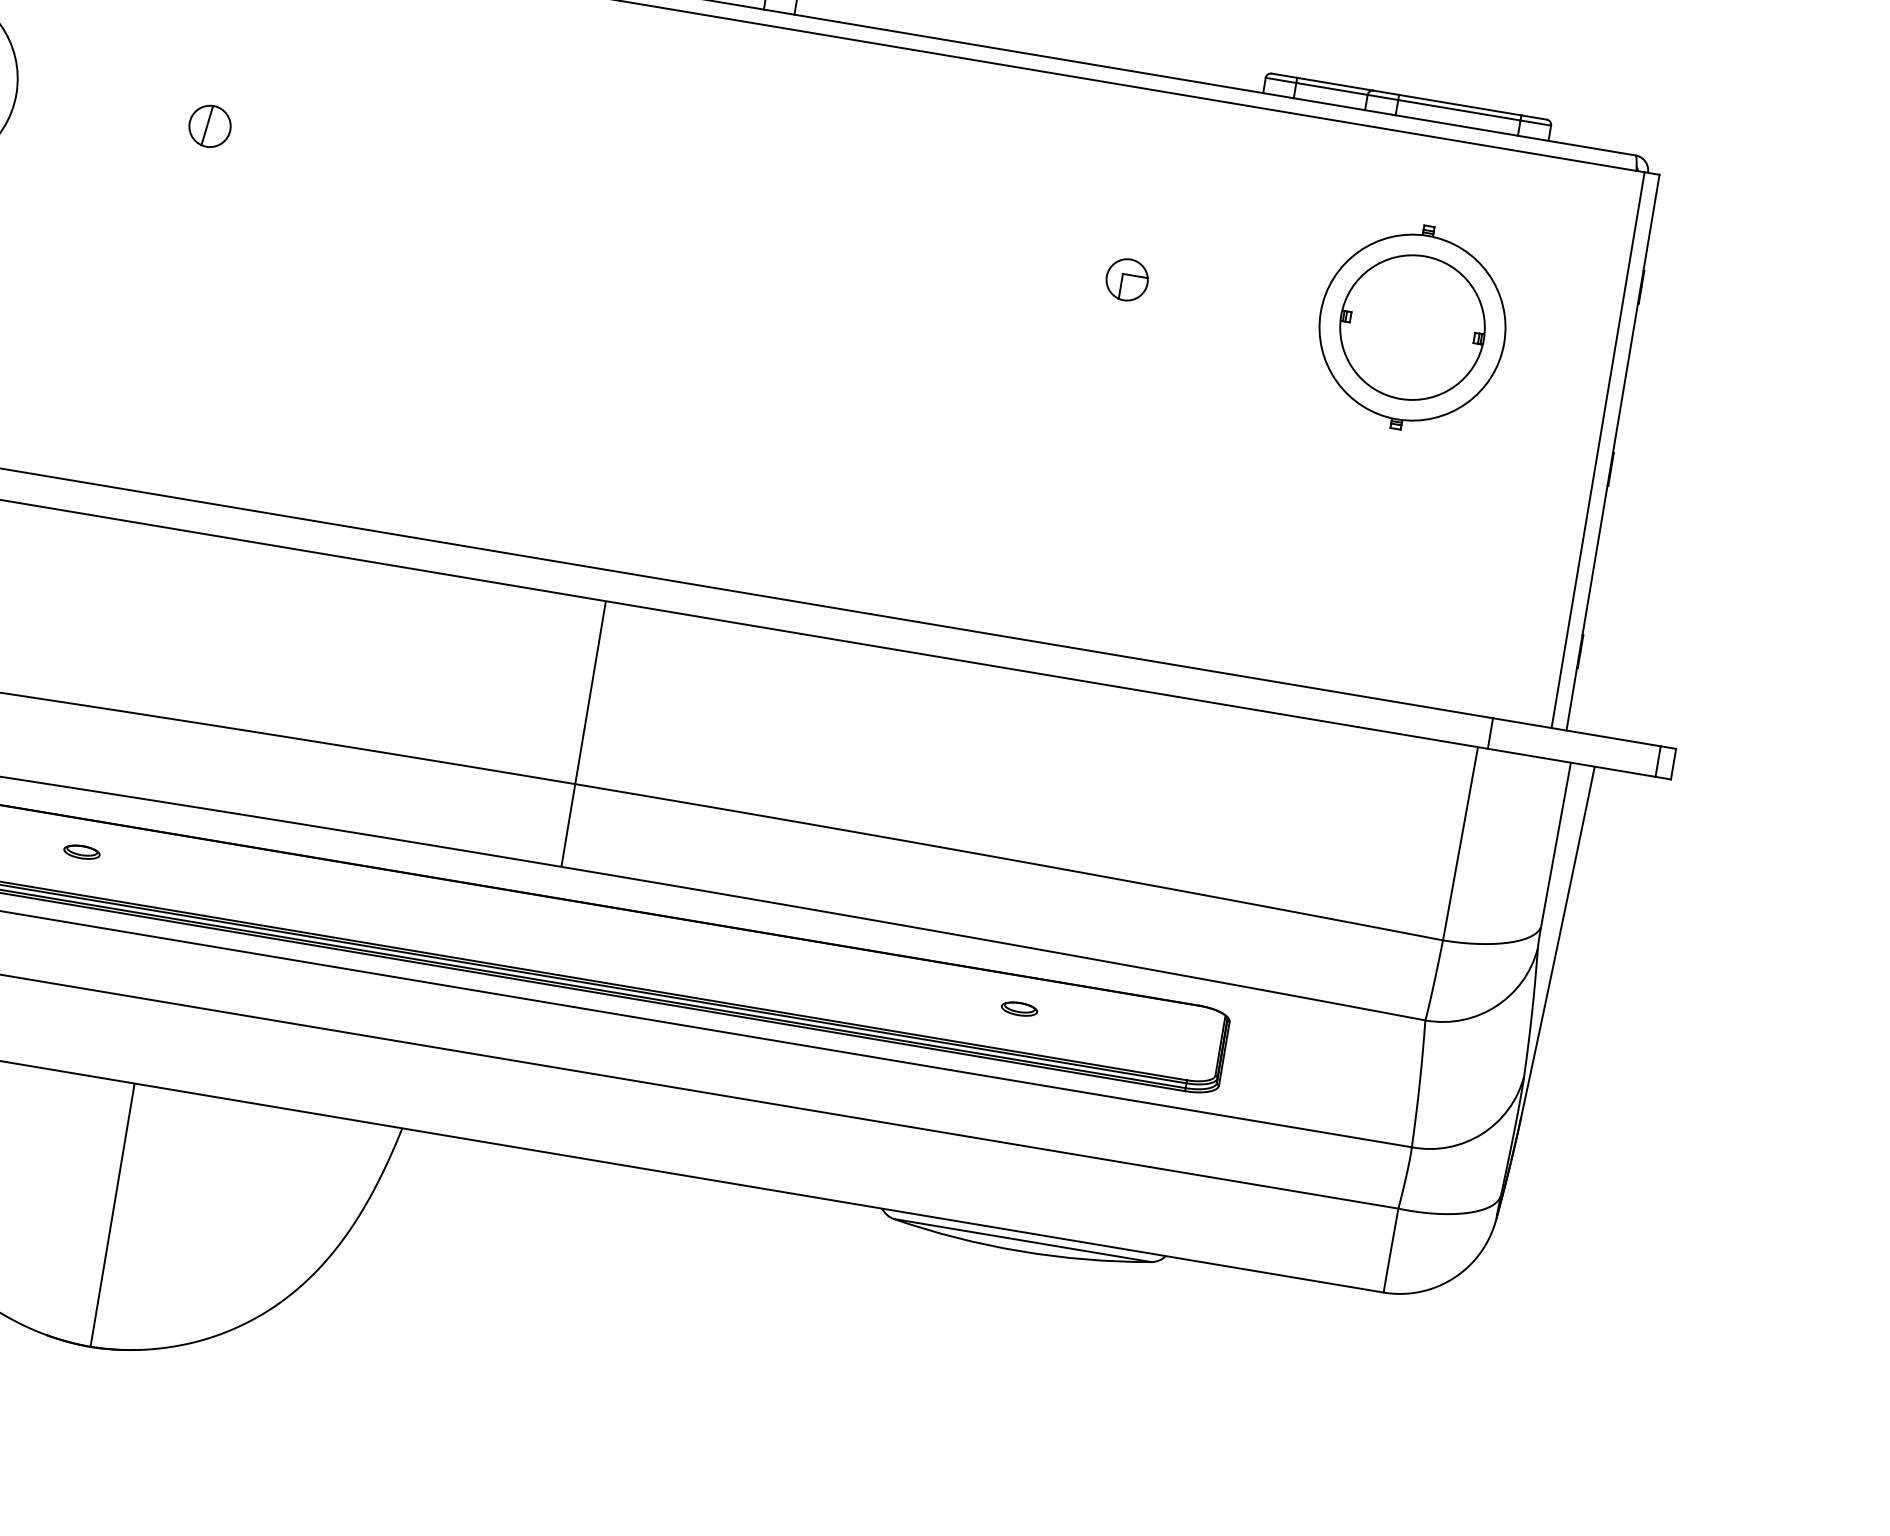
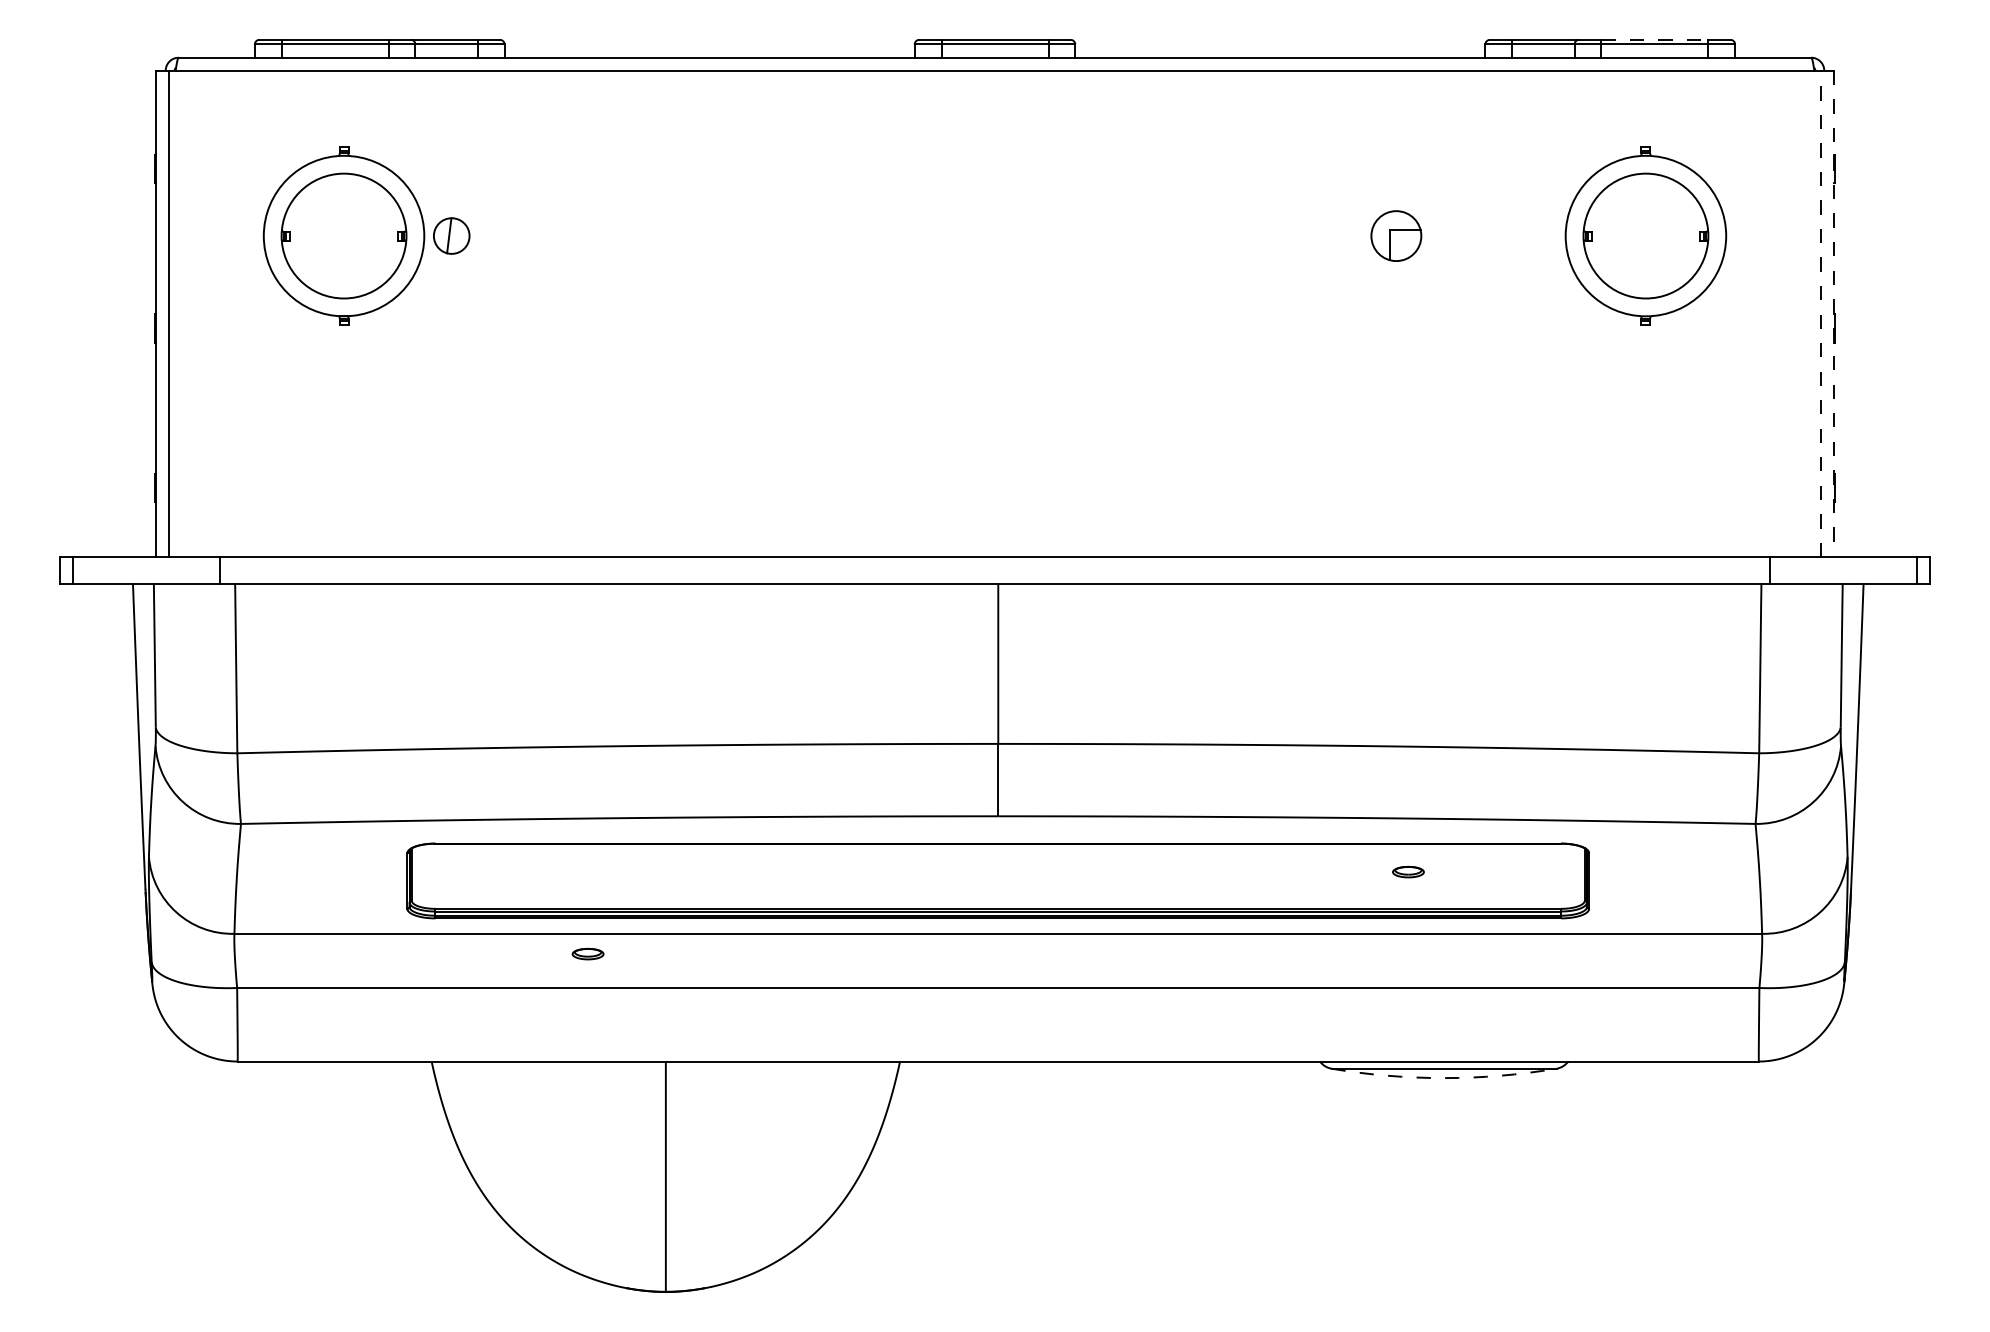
line: (1459, 104) -> (1654, 39), solid -> dashed
part: (209, 125) -> (451, 235), moved
part: (1126, 279) -> (1395, 235), size x1.4
line: (1598, 449) -> (1821, 313), solid -> dashed
line: (1613, 453) -> (1834, 314), solid -> dashed
part: (81, 852) -> (587, 954), moved
arc: (1021, 1251) -> (1444, 1078), solid -> dashed

